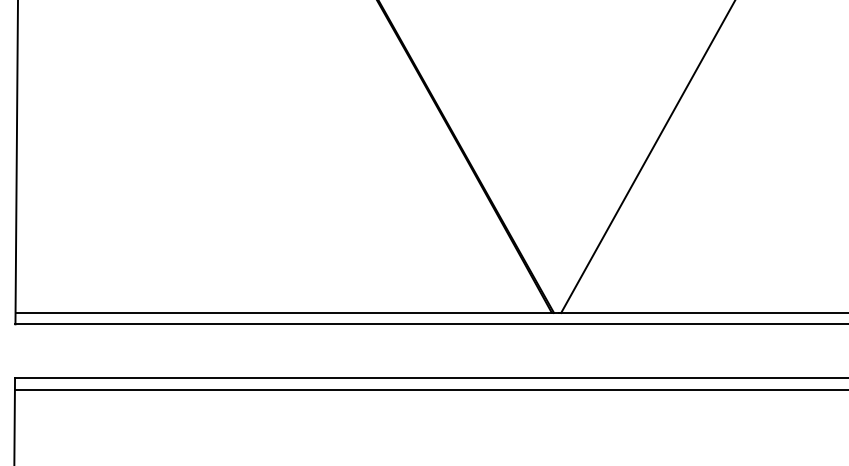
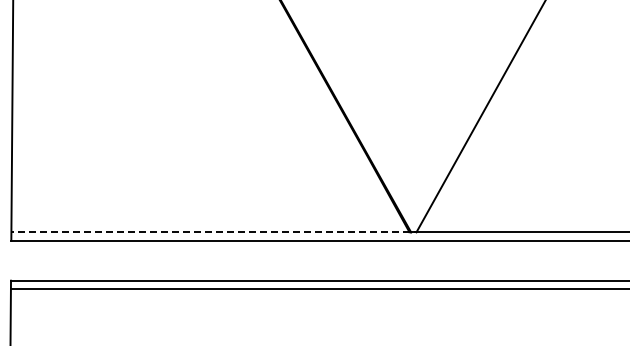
line: (282, 313) -> (209, 232), solid -> dashed

